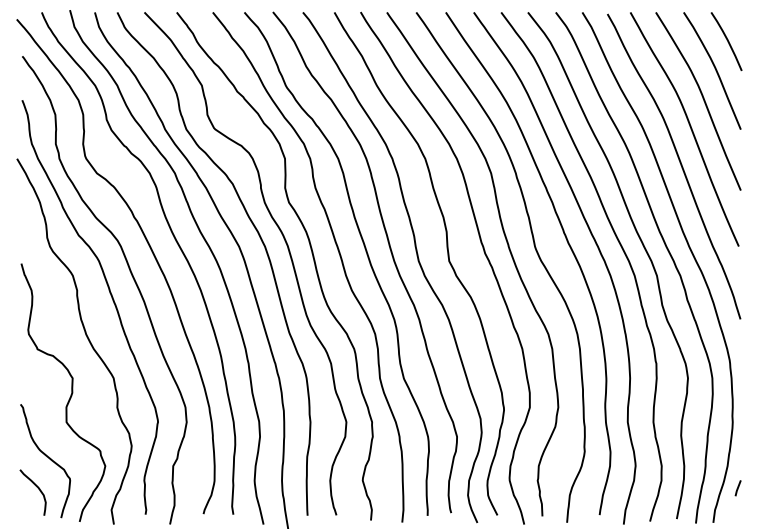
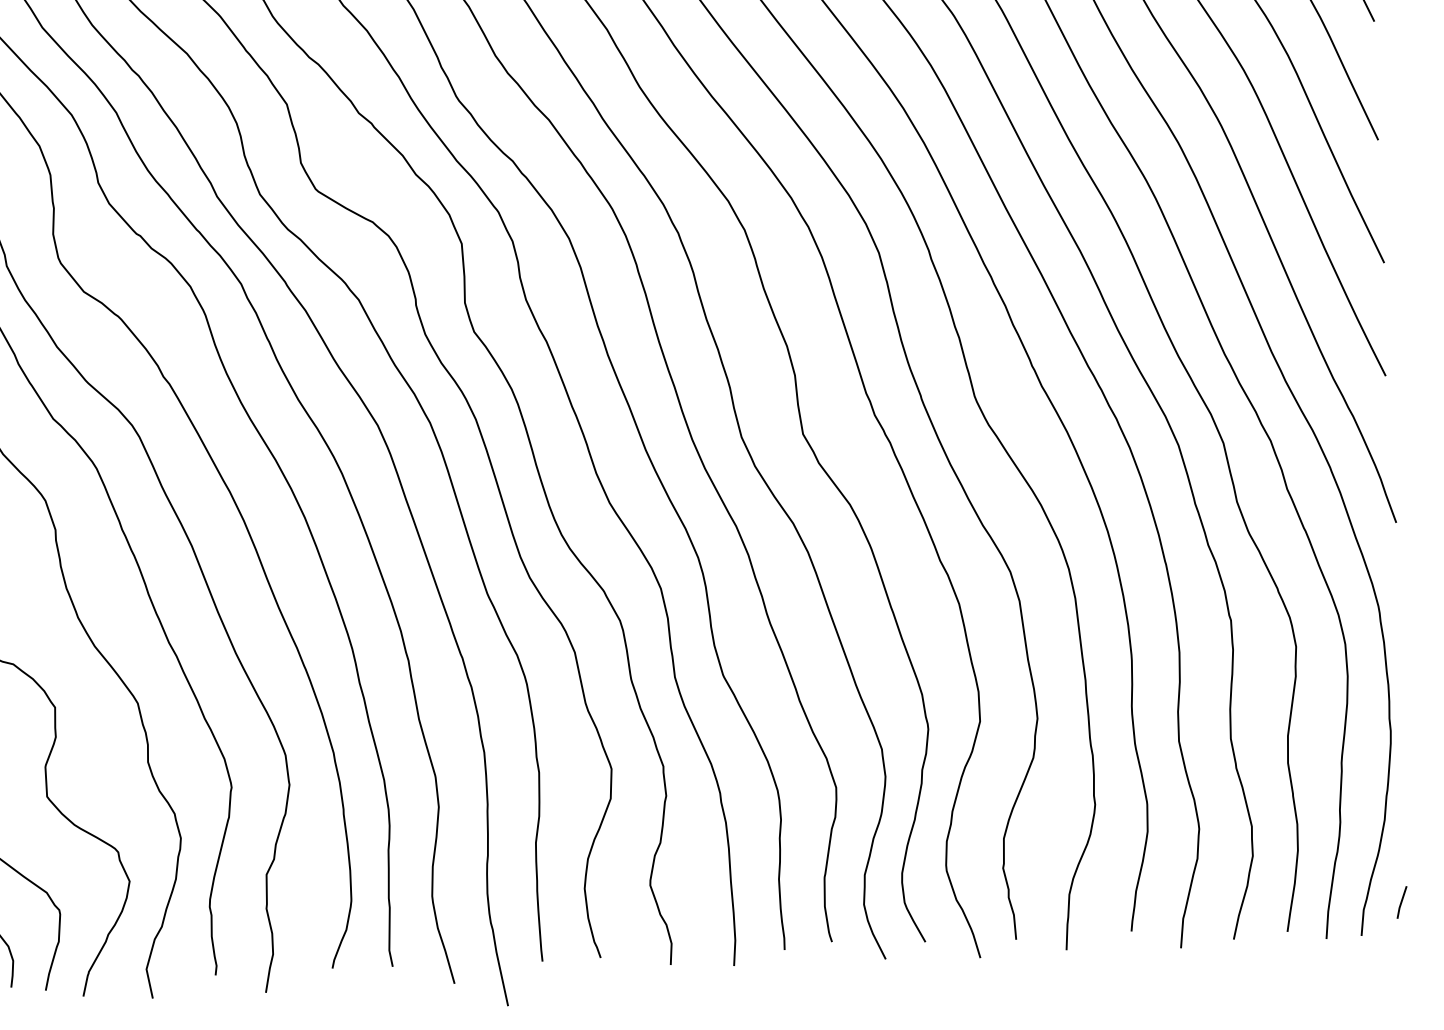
line: (737, 488) -> (1400, 902), moved

